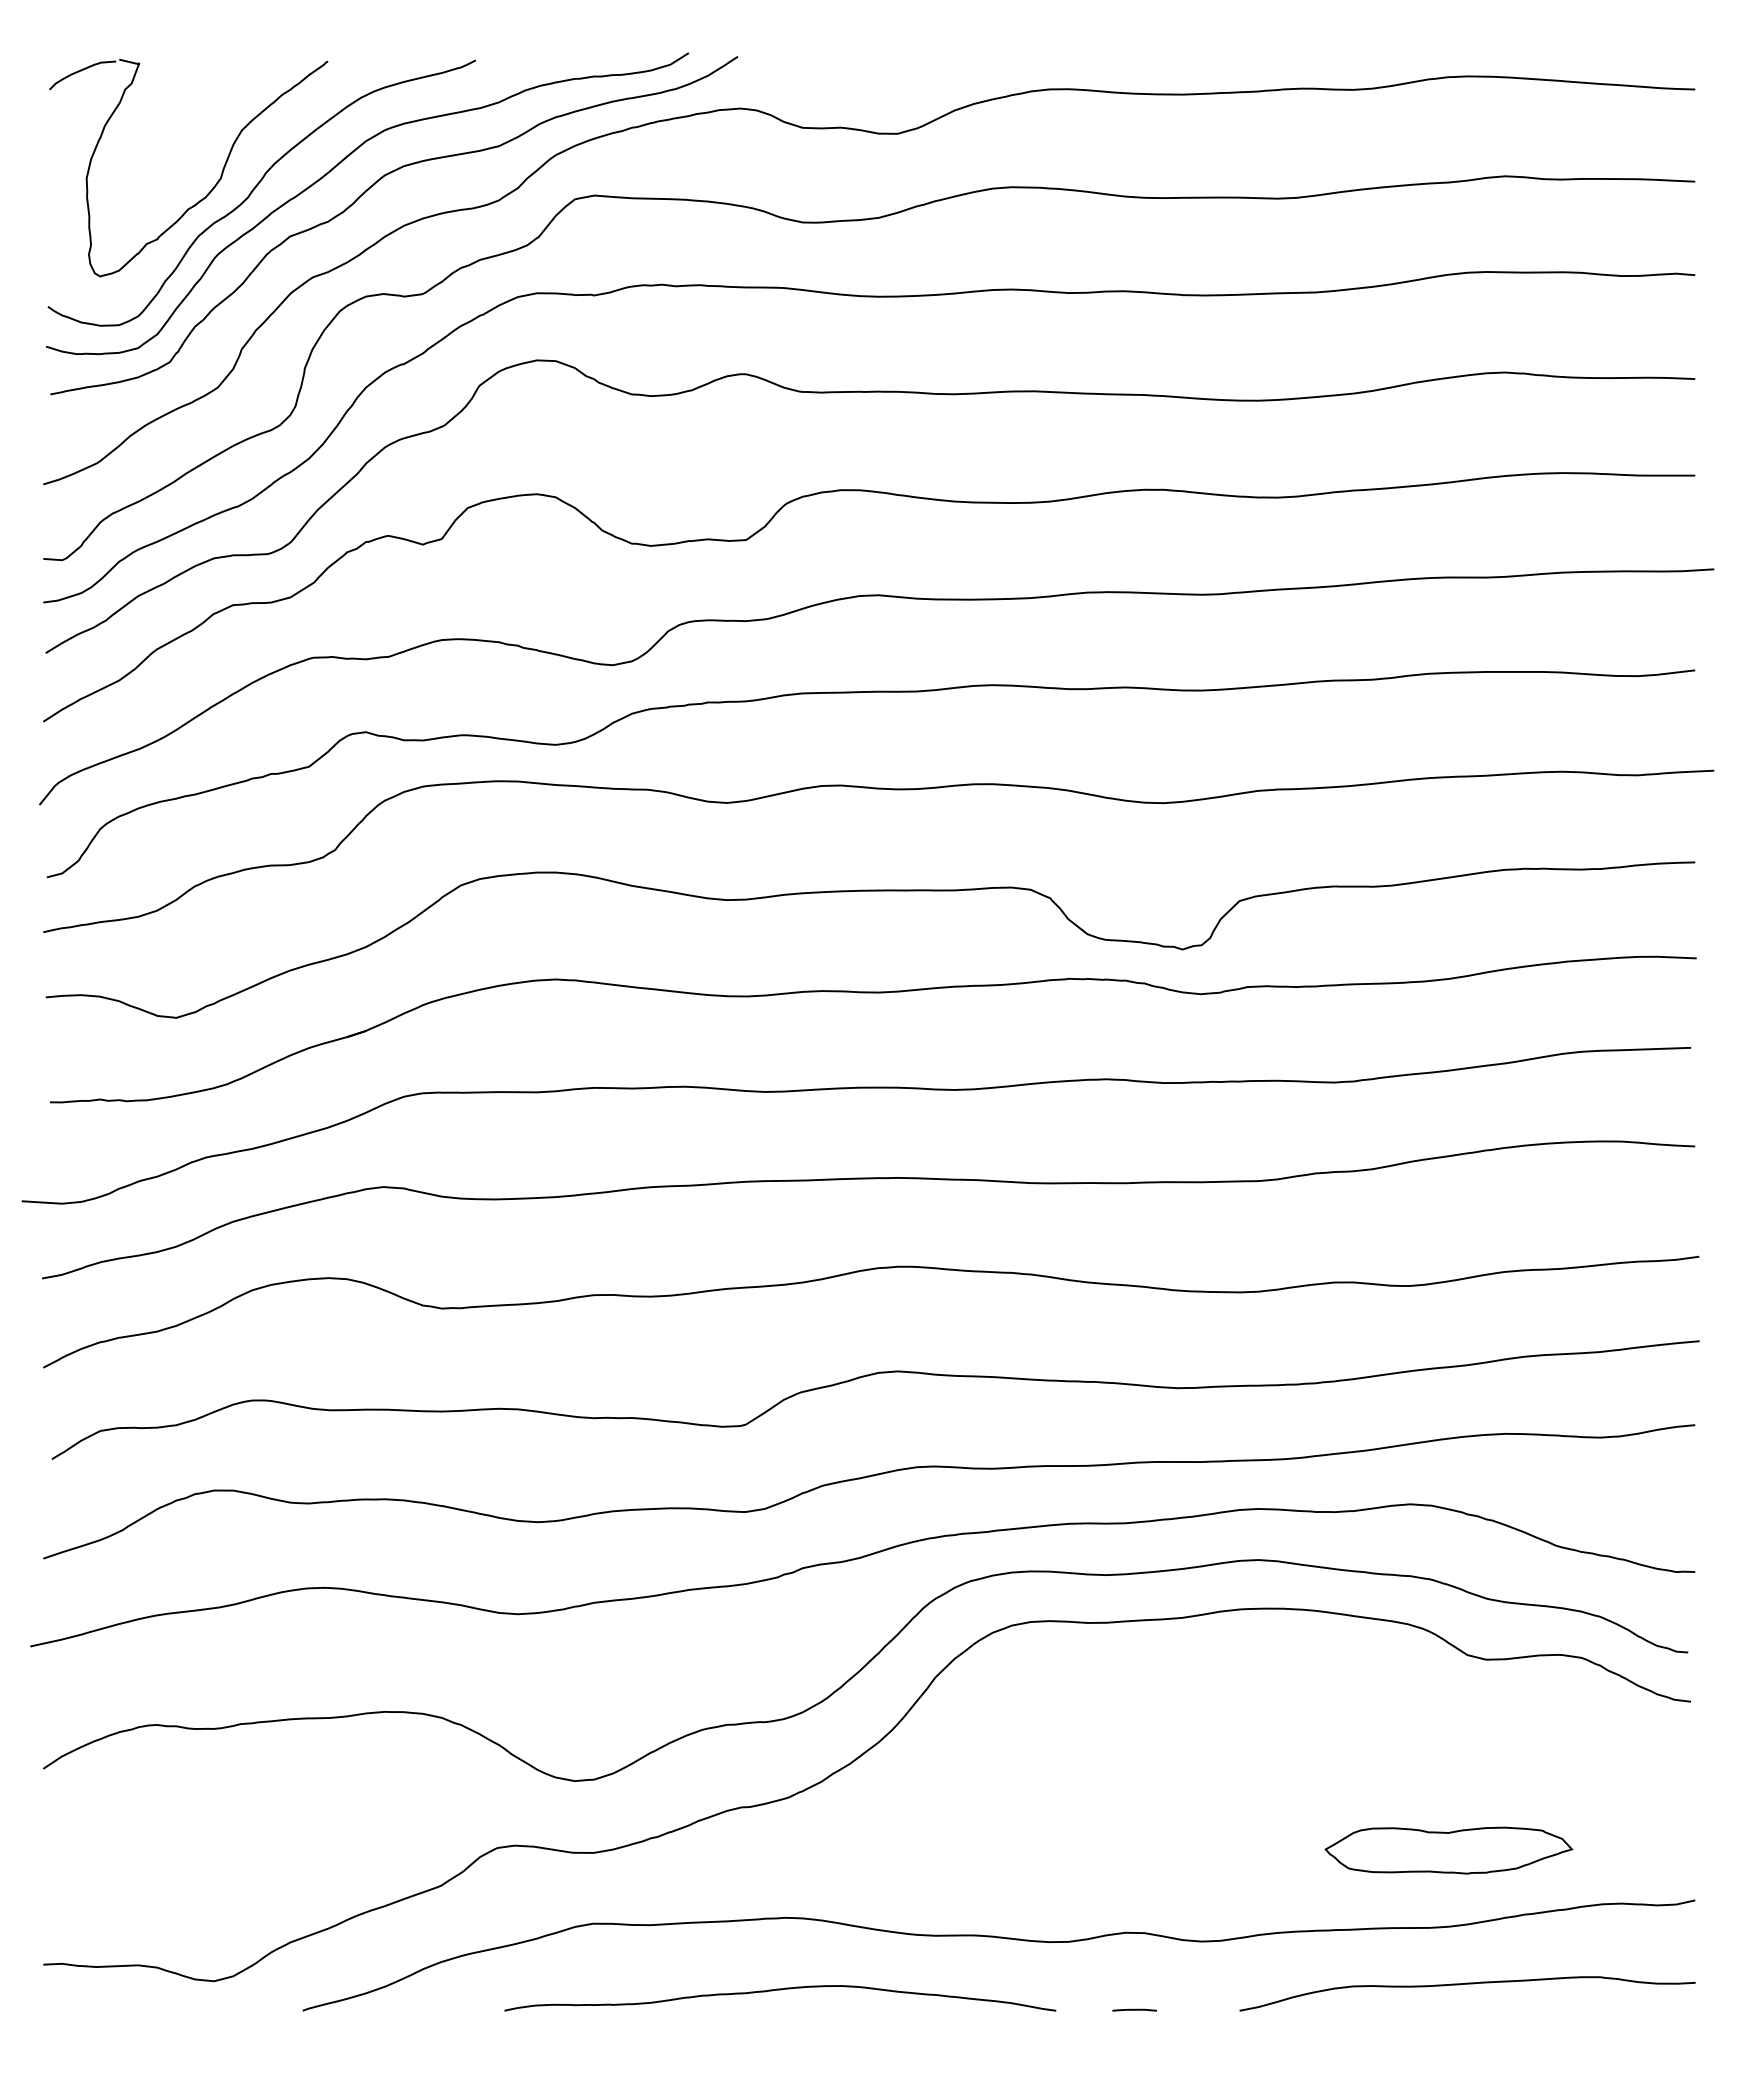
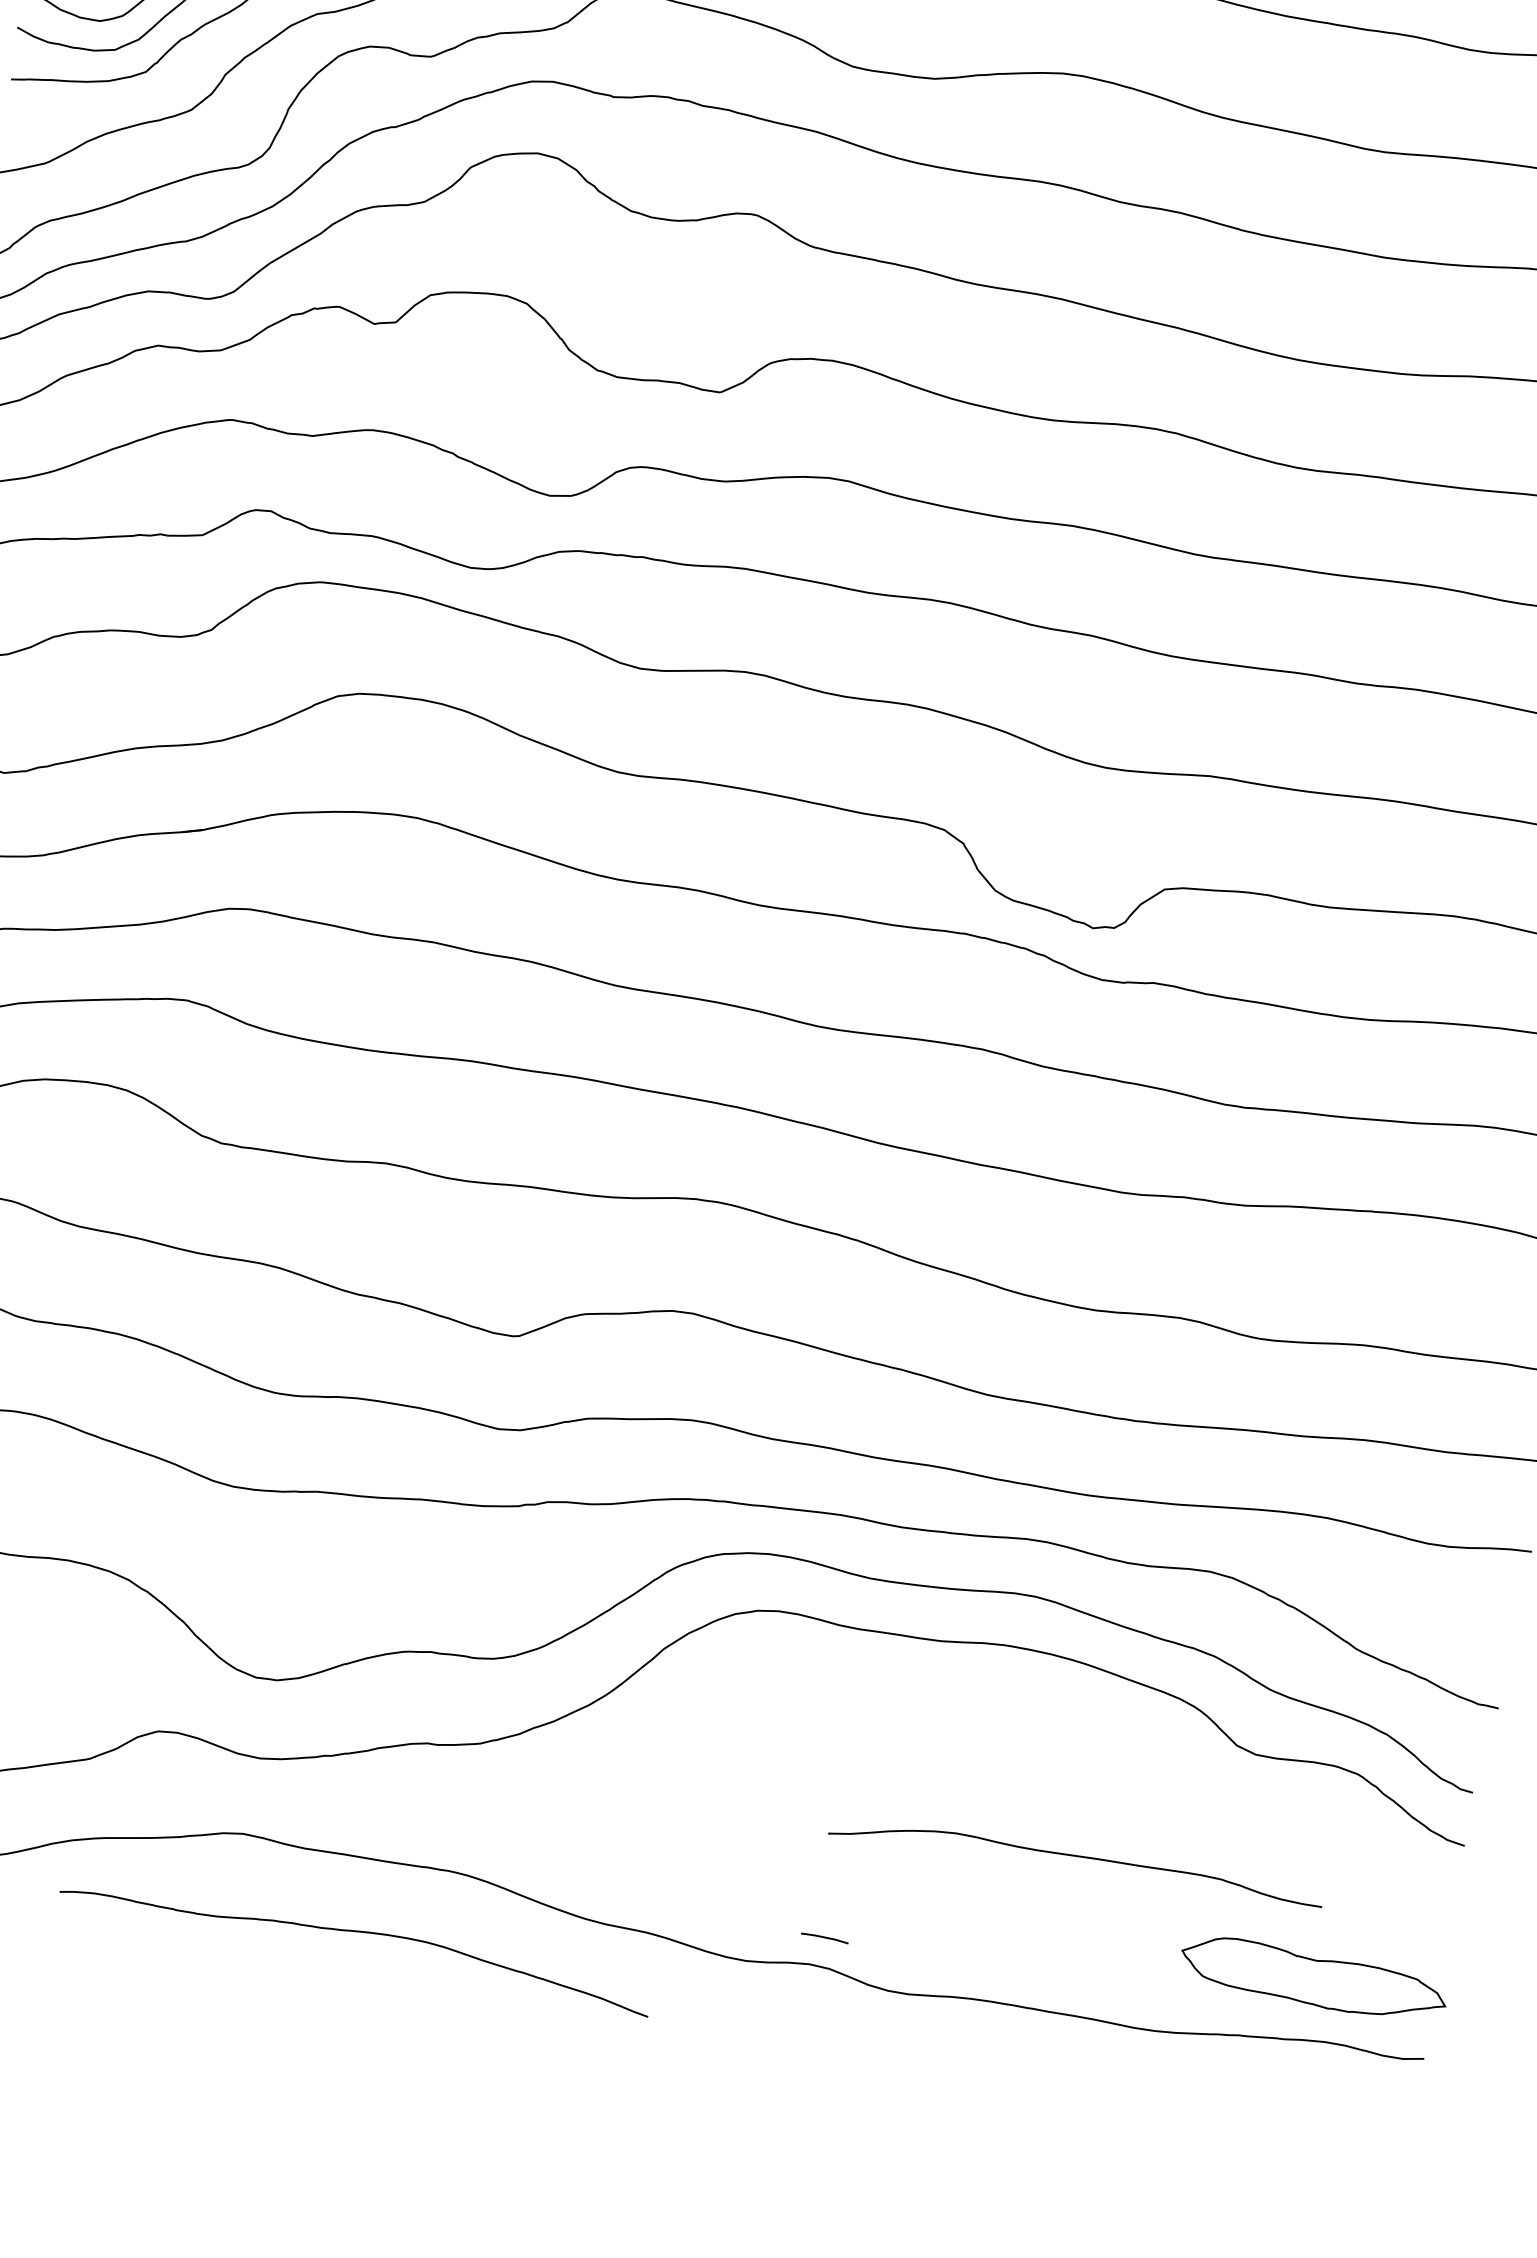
part: (1448, 1850) -> (1313, 1979), moved
part: (1467, 1984) -> (1078, 1857), moved
curve: (780, 1990) -> (358, 1932), moved
line: (1134, 2009) -> (824, 1937), moved

